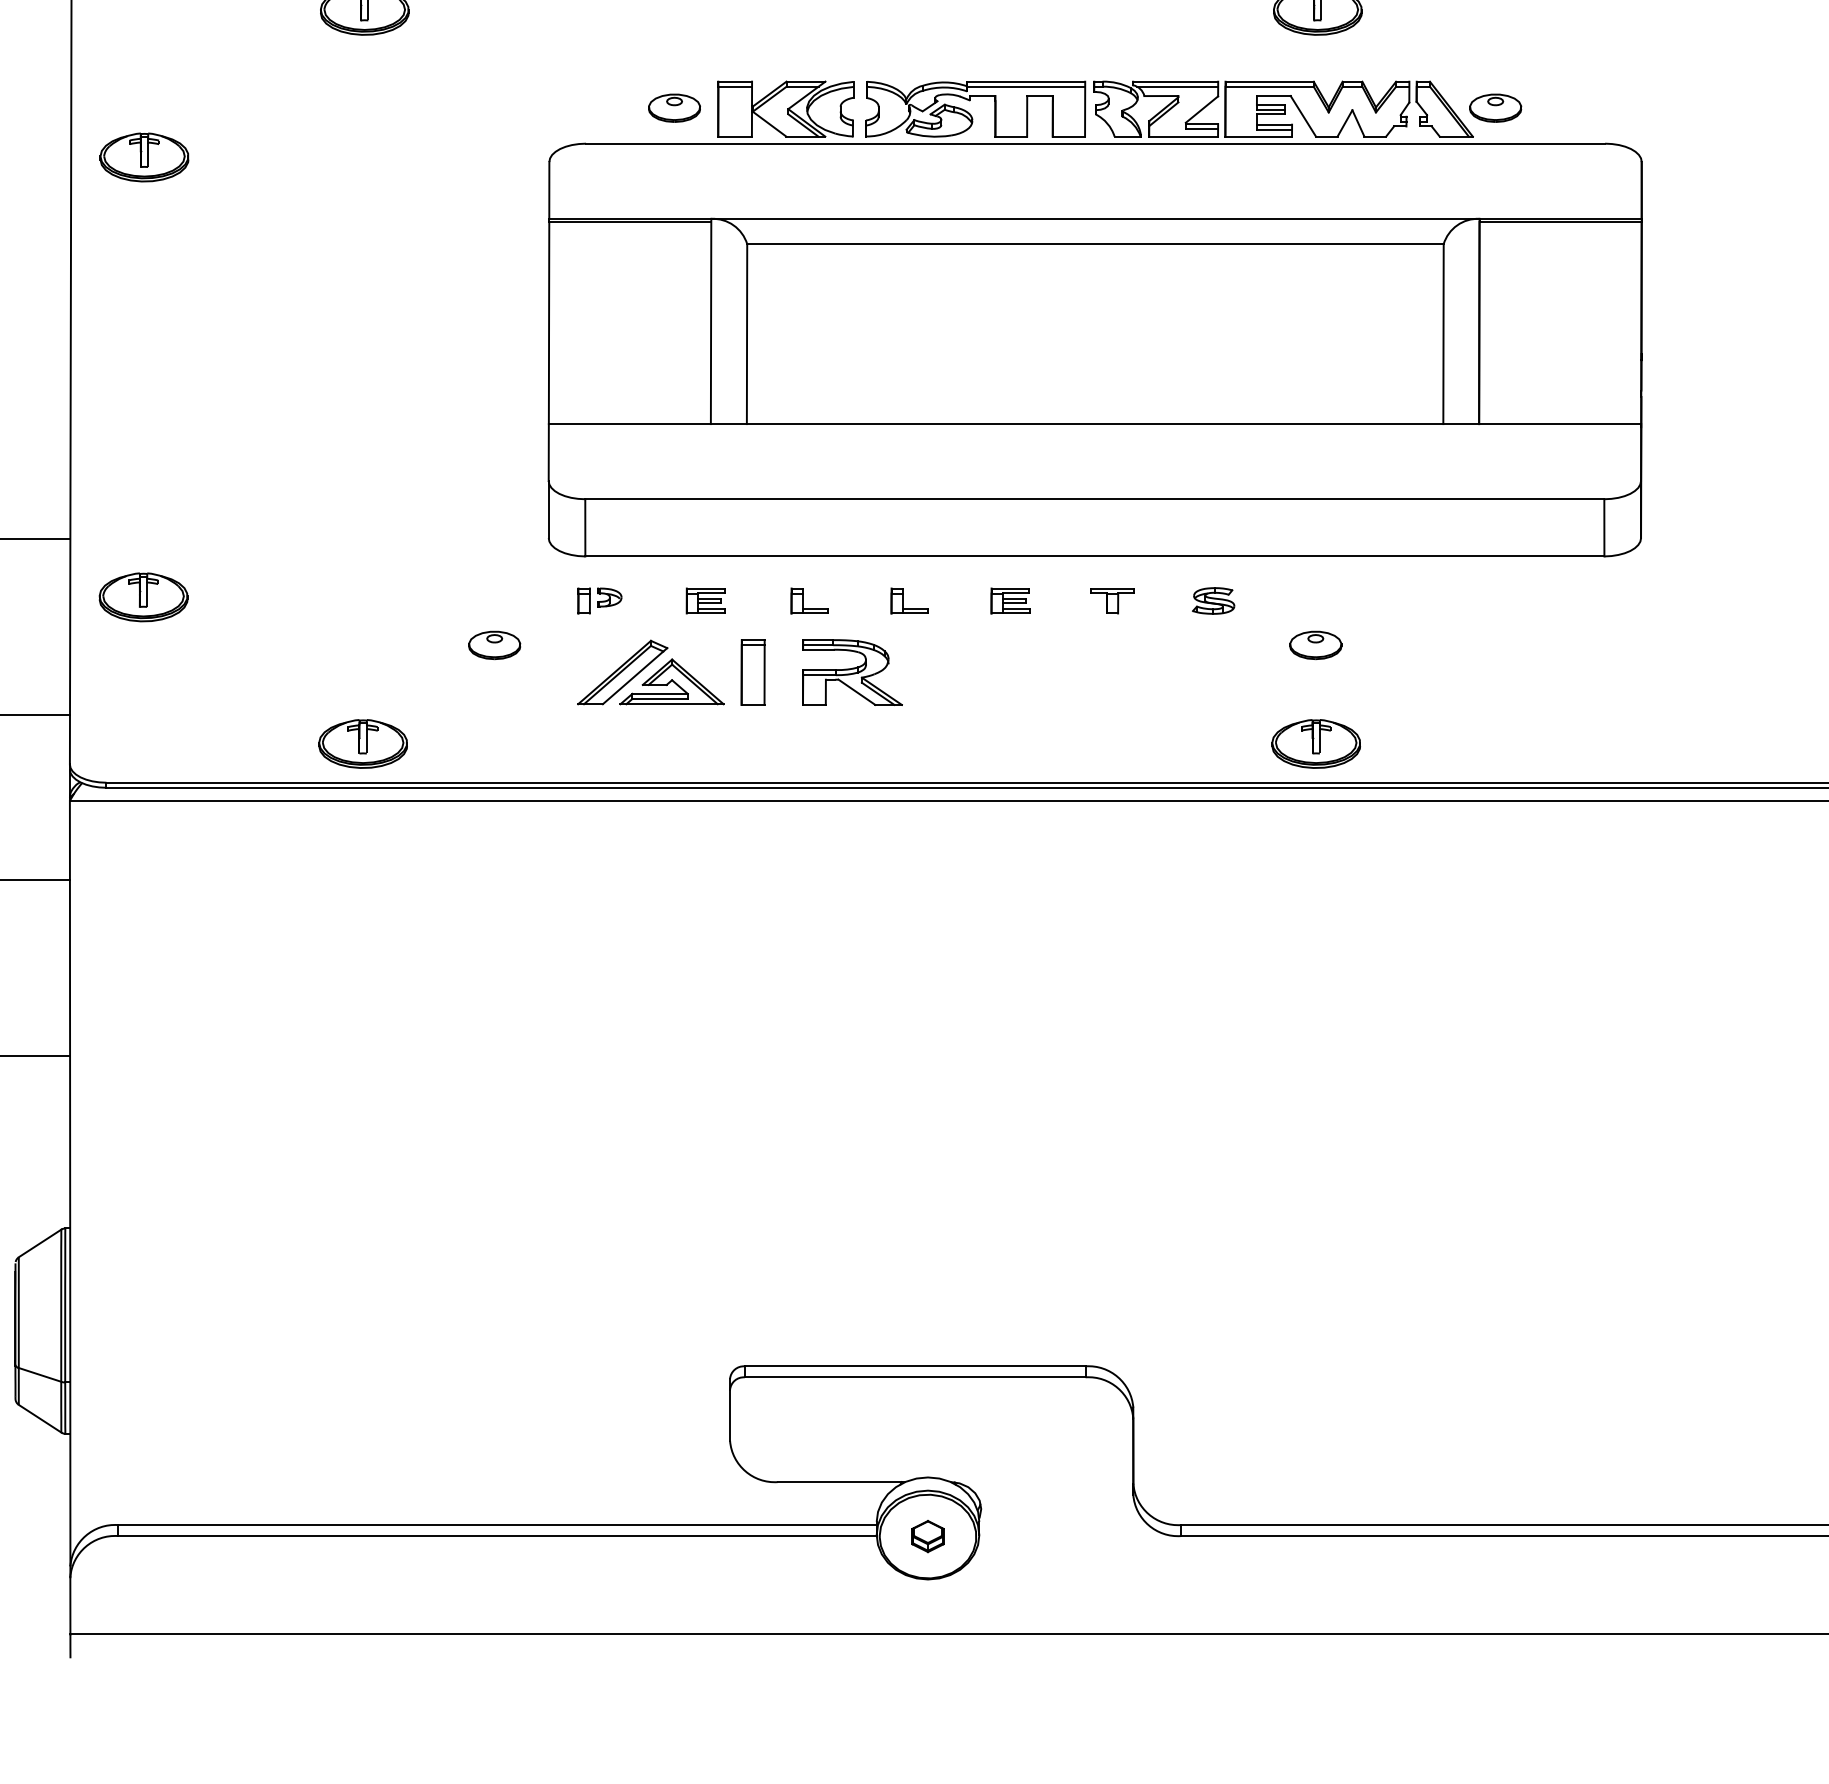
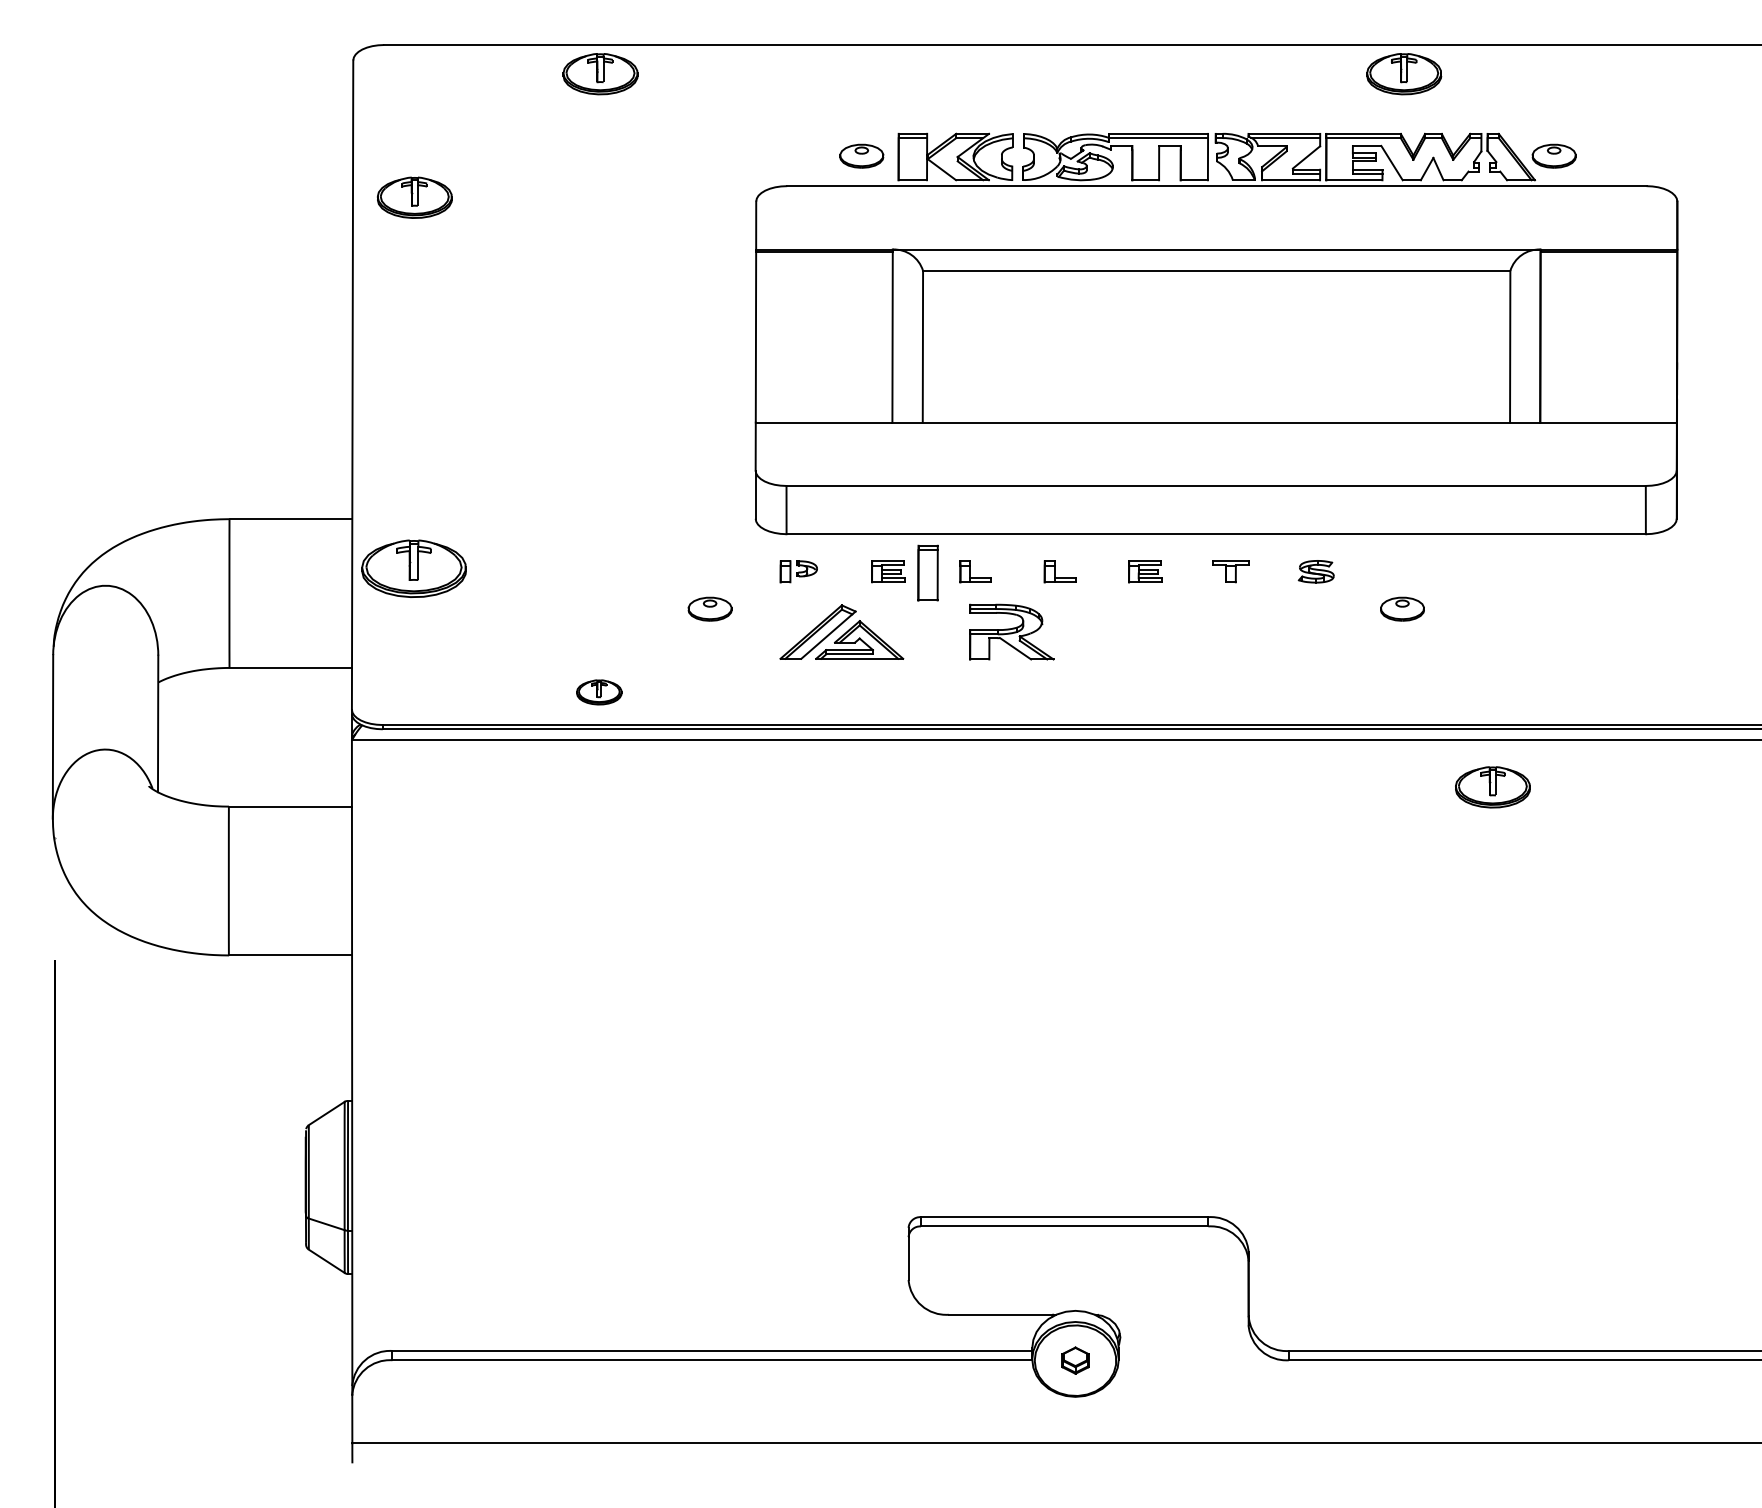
part: (142, 597) -> (413, 568), size x1.4
part: (752, 671) -> (927, 572), moved
part: (363, 744) -> (599, 692), size x0.6
part: (1315, 744) -> (1492, 787), moved

